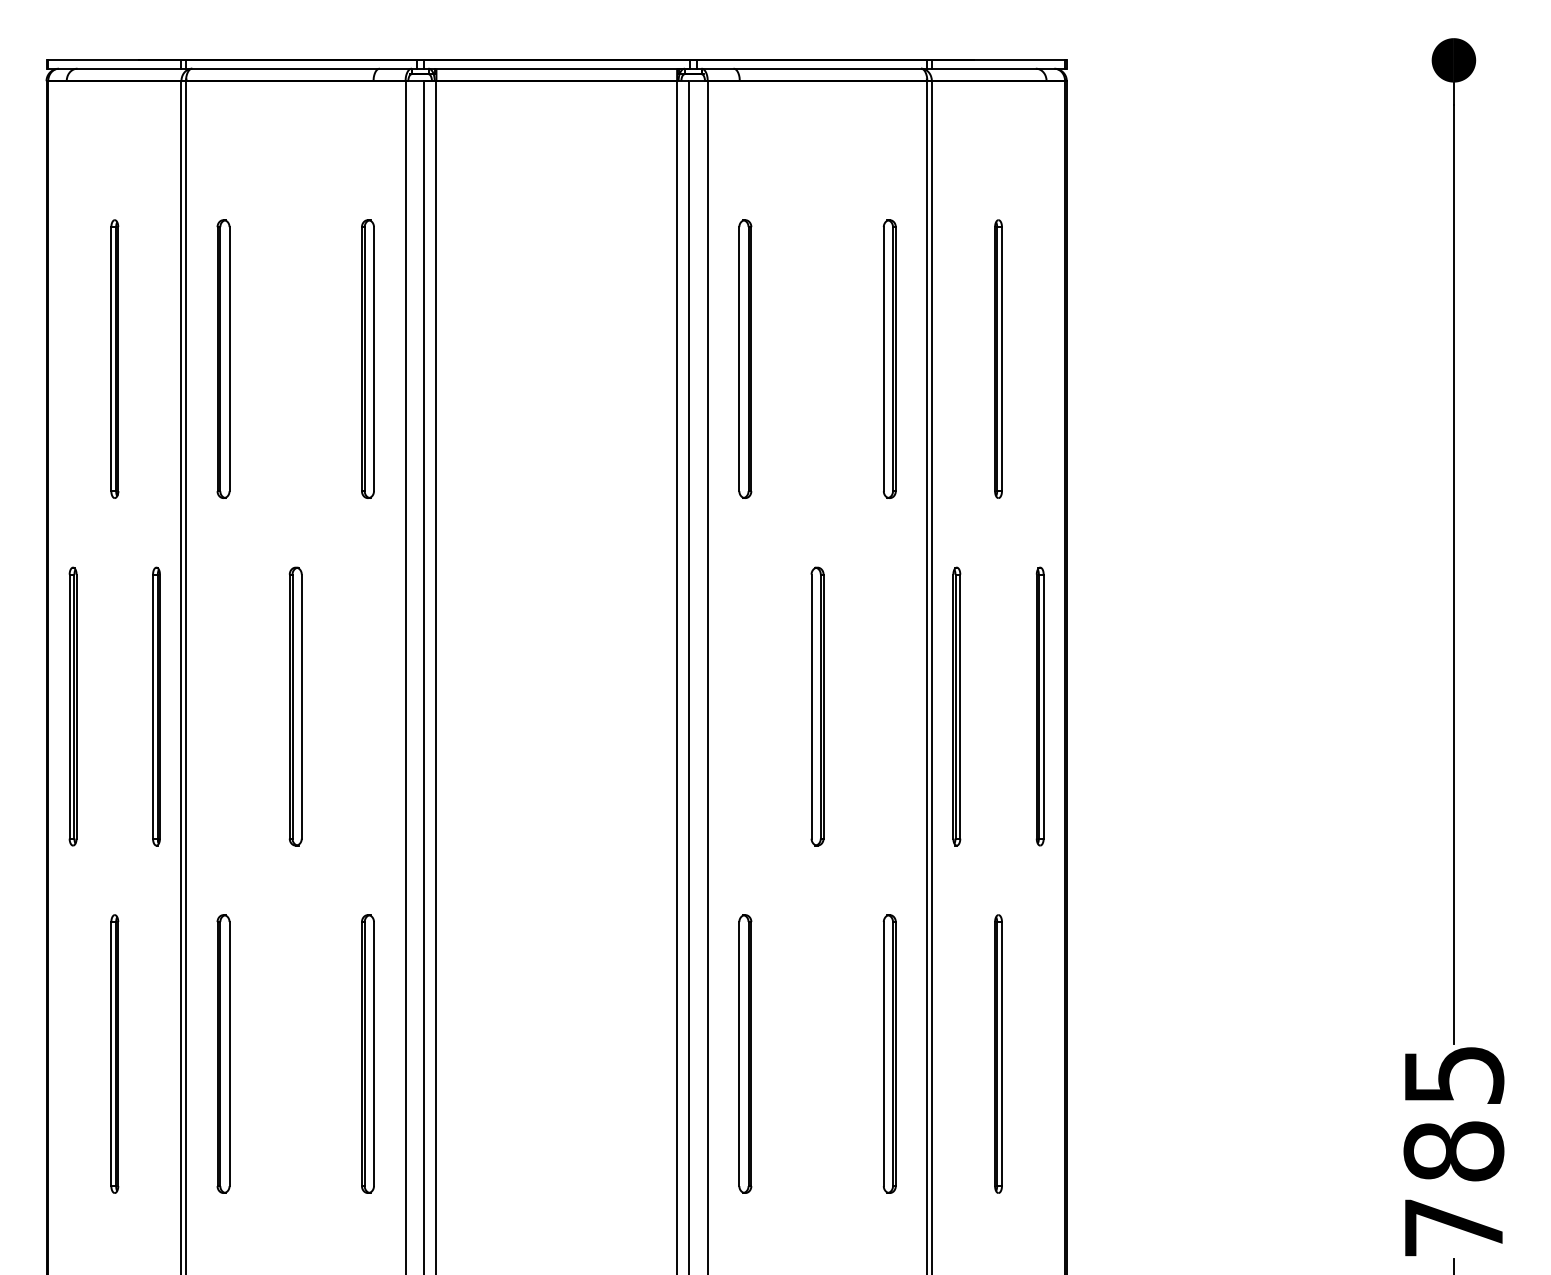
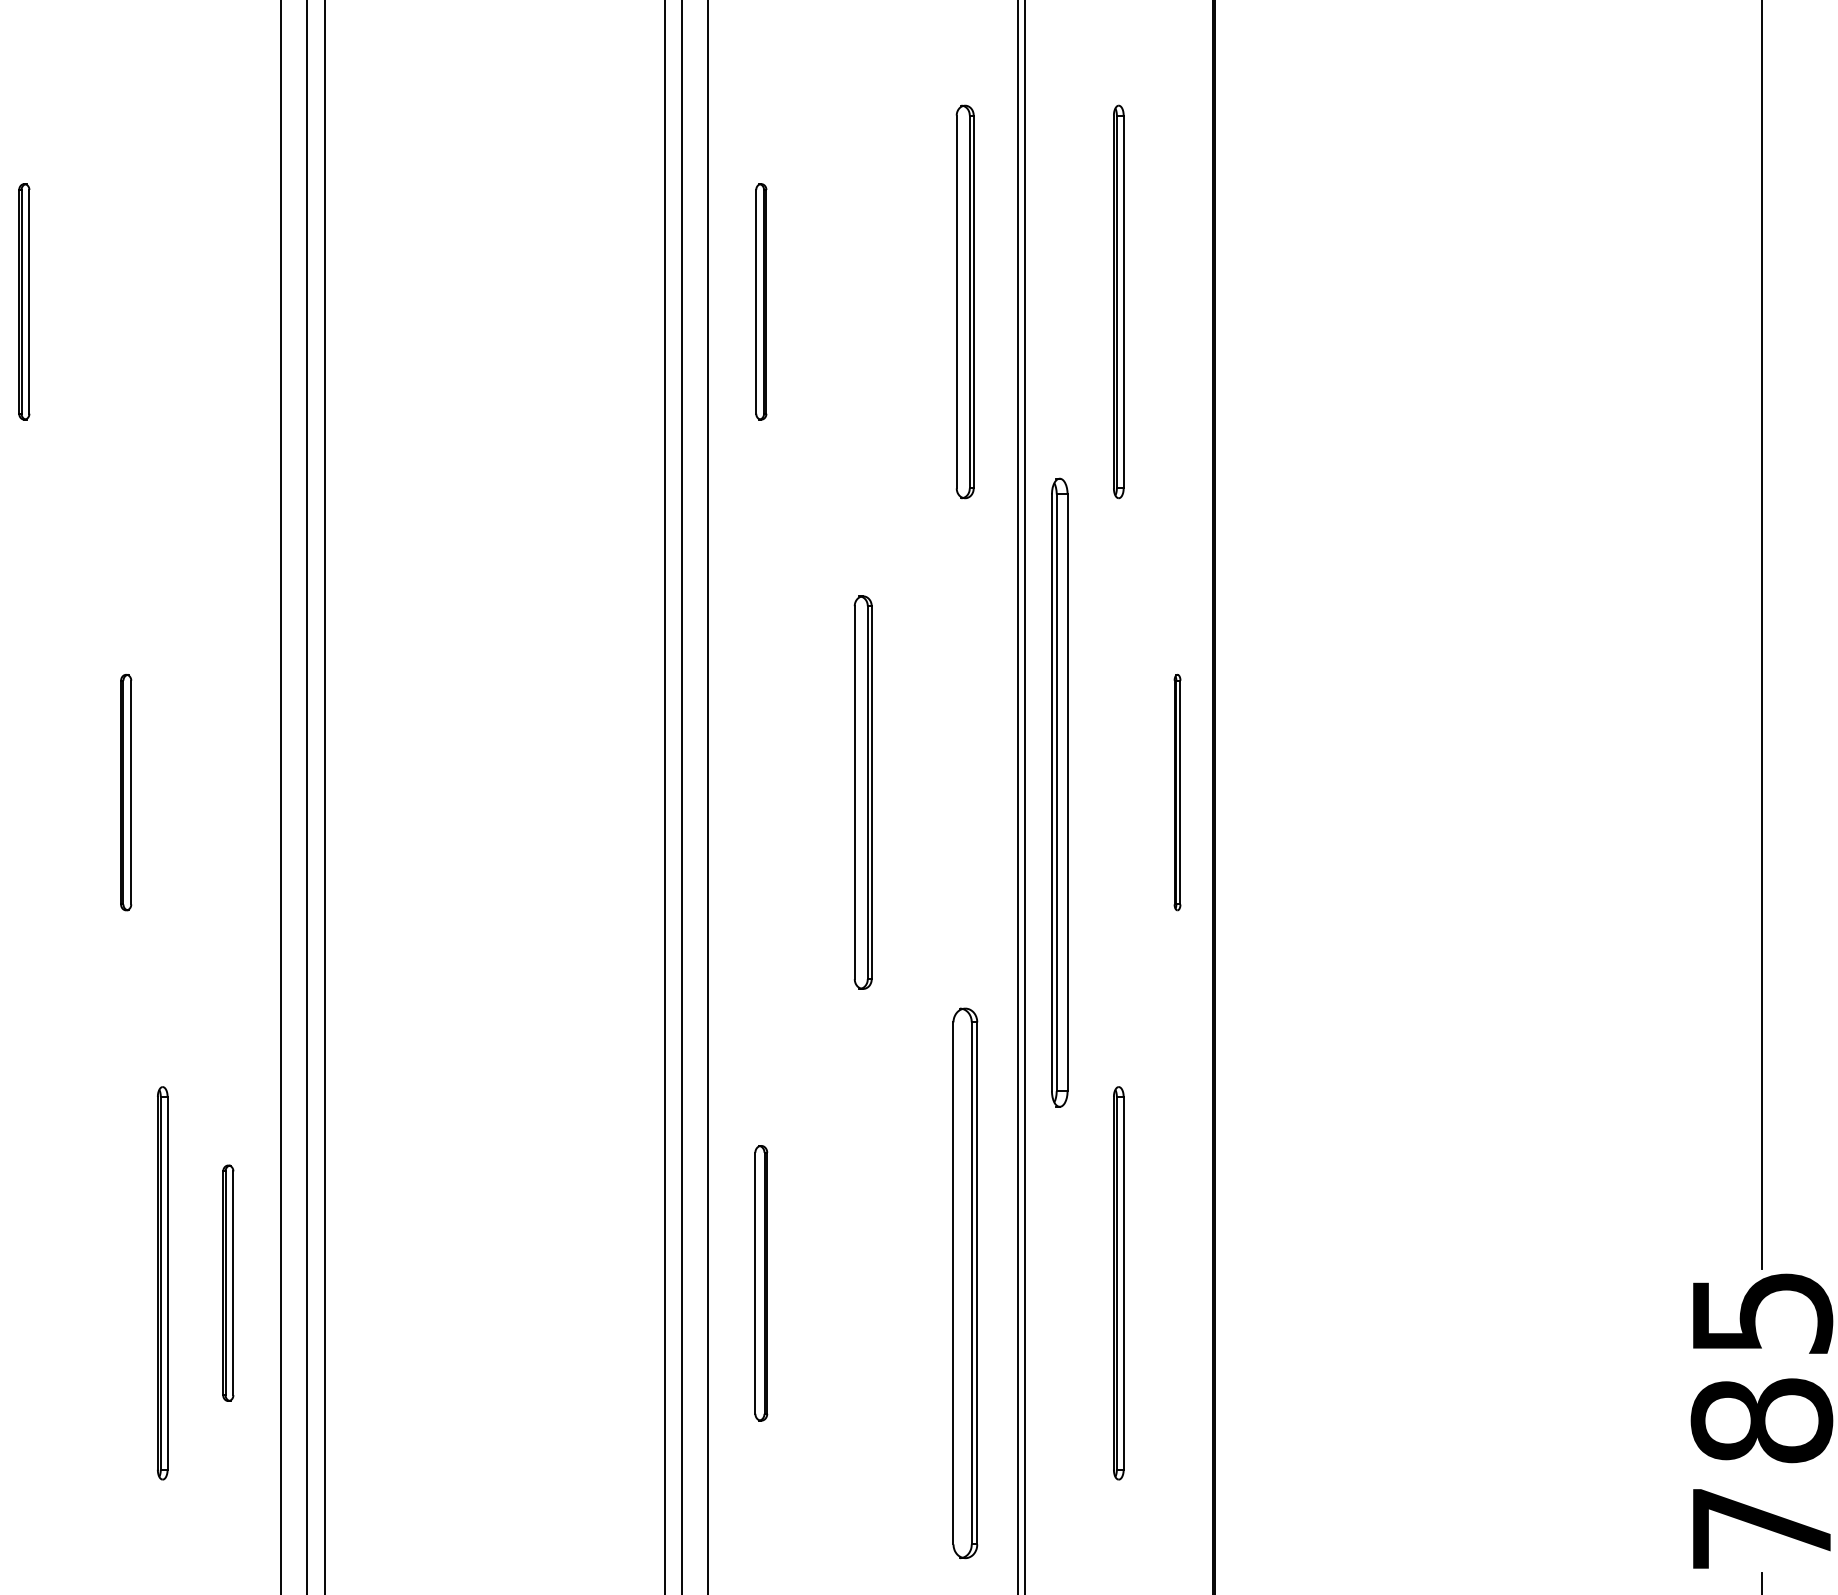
part: (223, 358) -> (24, 301), size x0.6
part: (367, 358) -> (227, 301), removed
part: (745, 358) -> (761, 301), size x0.6
part: (295, 706) -> (125, 792), size x0.6
part: (956, 706) -> (1059, 792), size x1.6
part: (1039, 706) -> (1176, 792), size x0.6
part: (223, 1053) -> (24, 1282), removed
part: (321, 1053) -> (162, 1282), added
part: (367, 1053) -> (227, 1282), size x0.6
part: (745, 1053) -> (761, 1282), size x0.7
part: (889, 1053) -> (964, 1282), size x1.4

